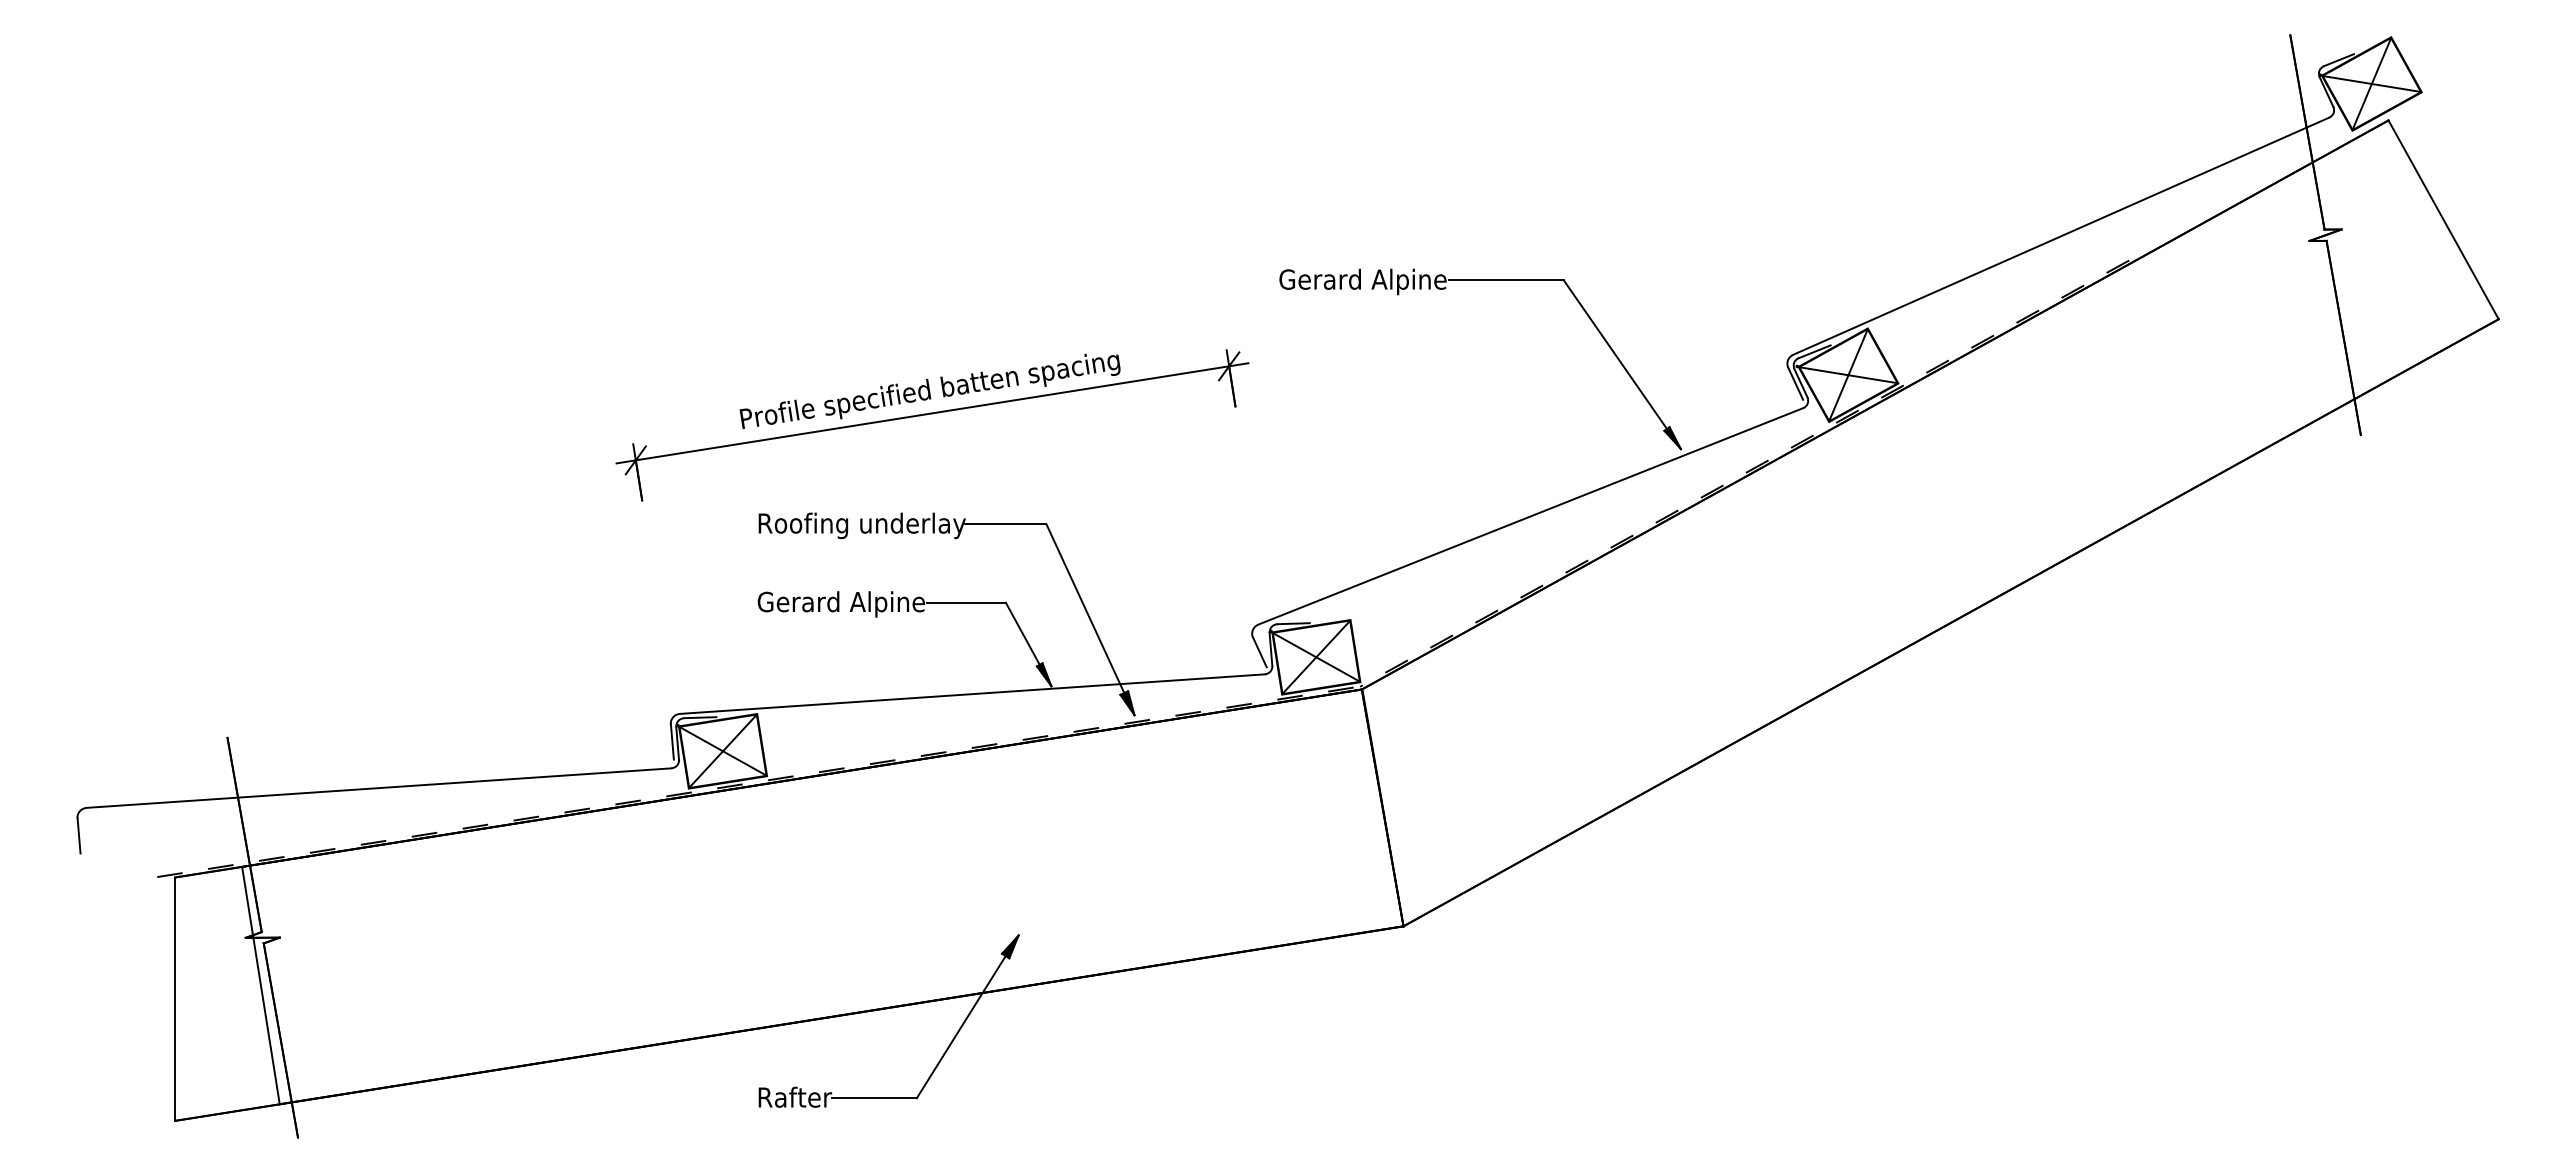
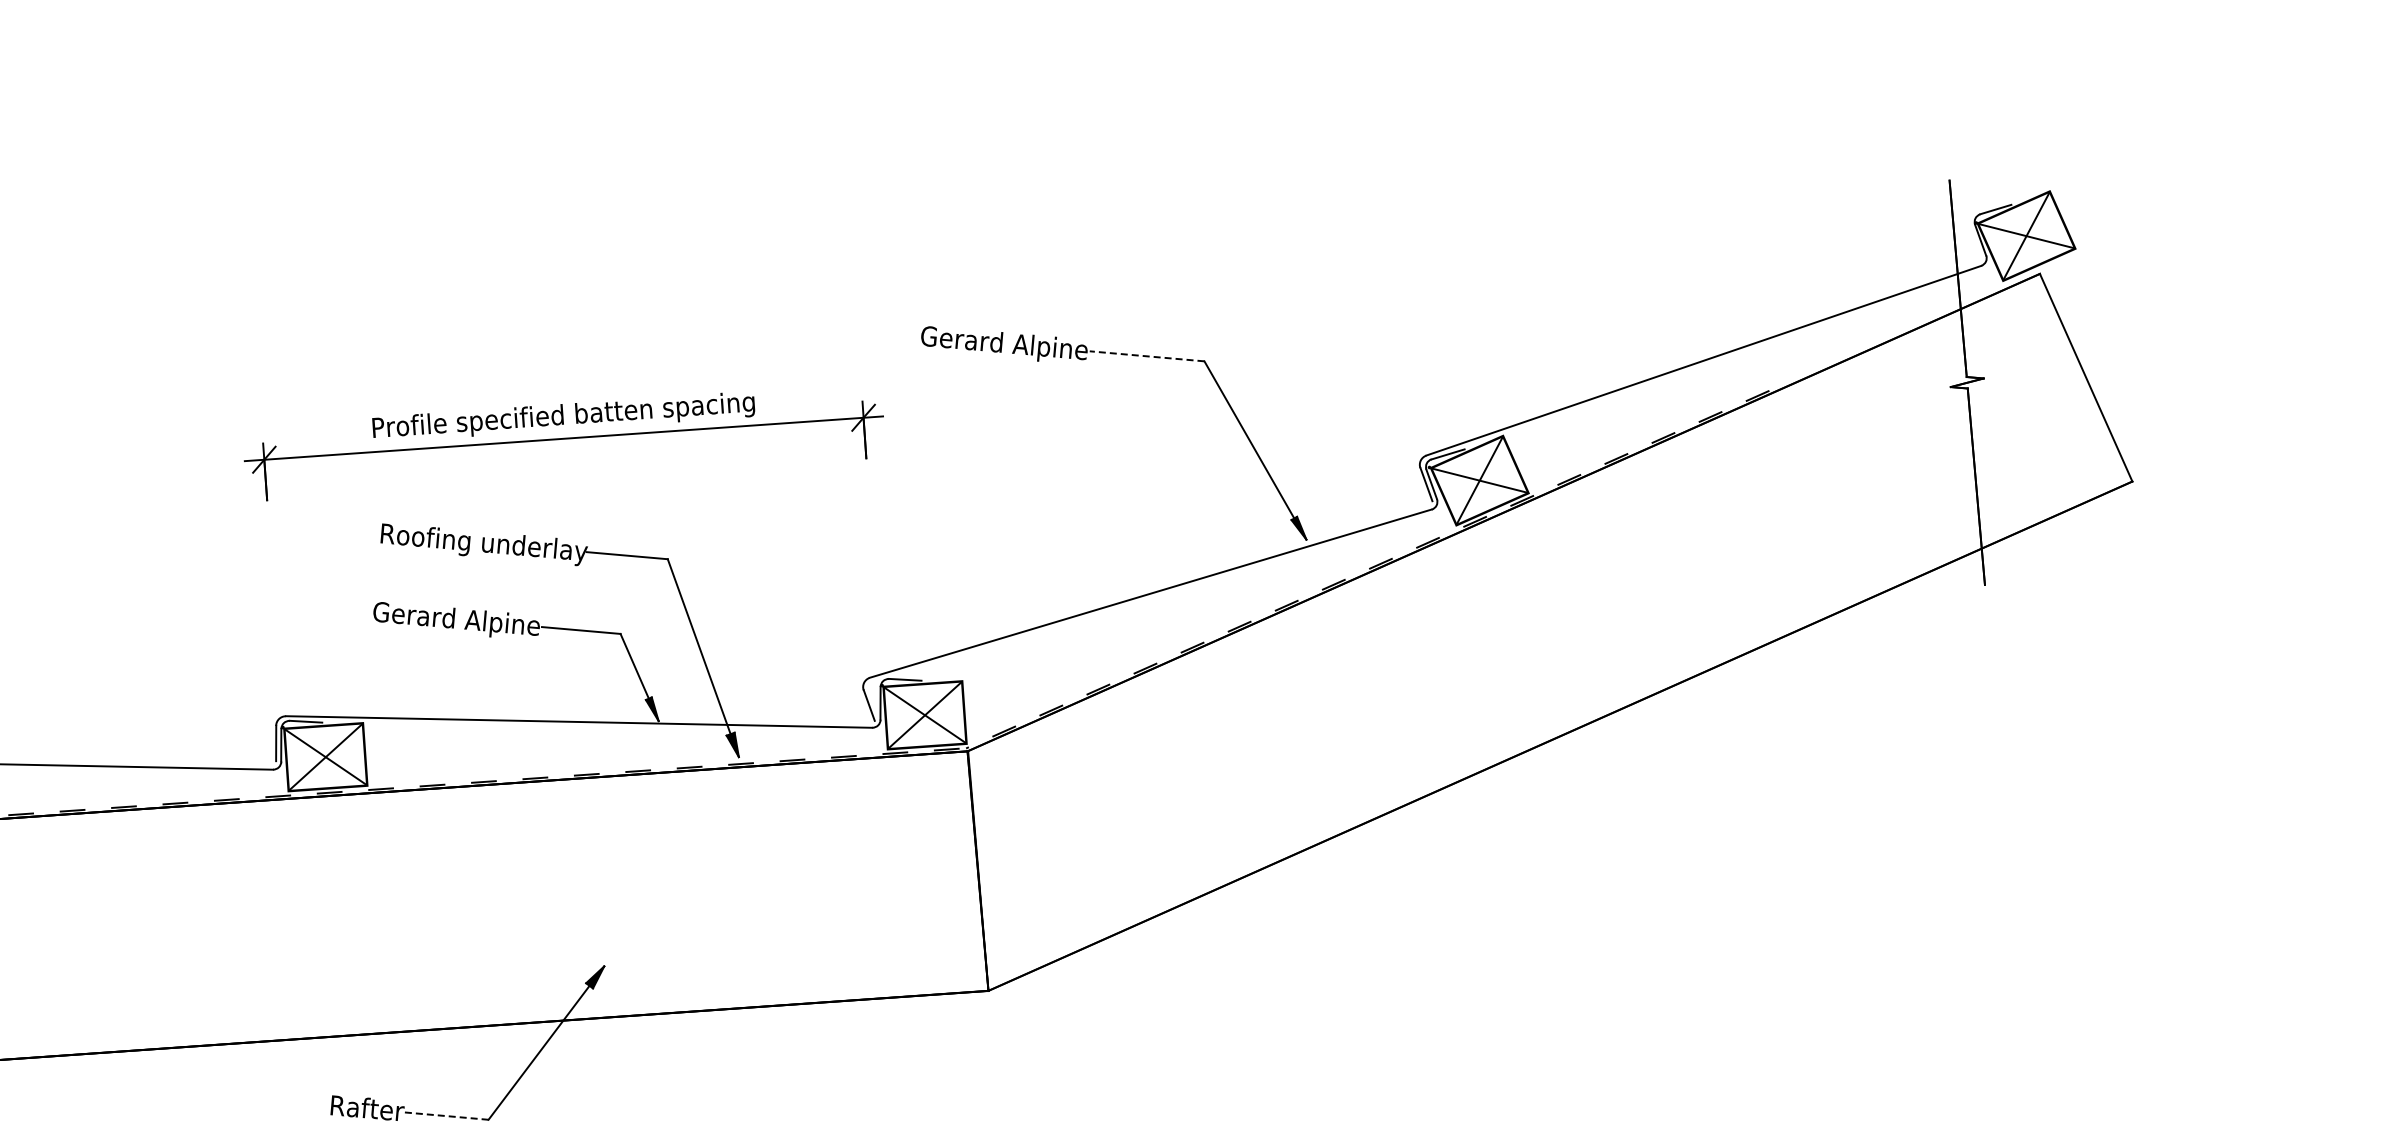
line: (1506, 280) -> (1147, 356), solid -> dashed
line: (874, 1098) -> (446, 1116), solid -> dashed

